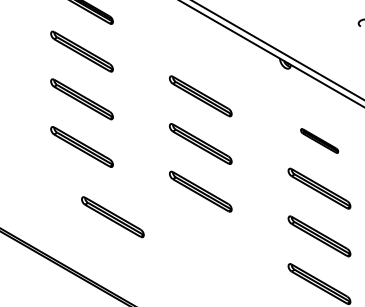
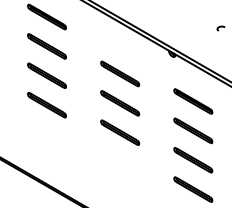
part: (319, 141) -> (193, 101), size x1.67
part: (112, 217) -> (65, 148), removed

